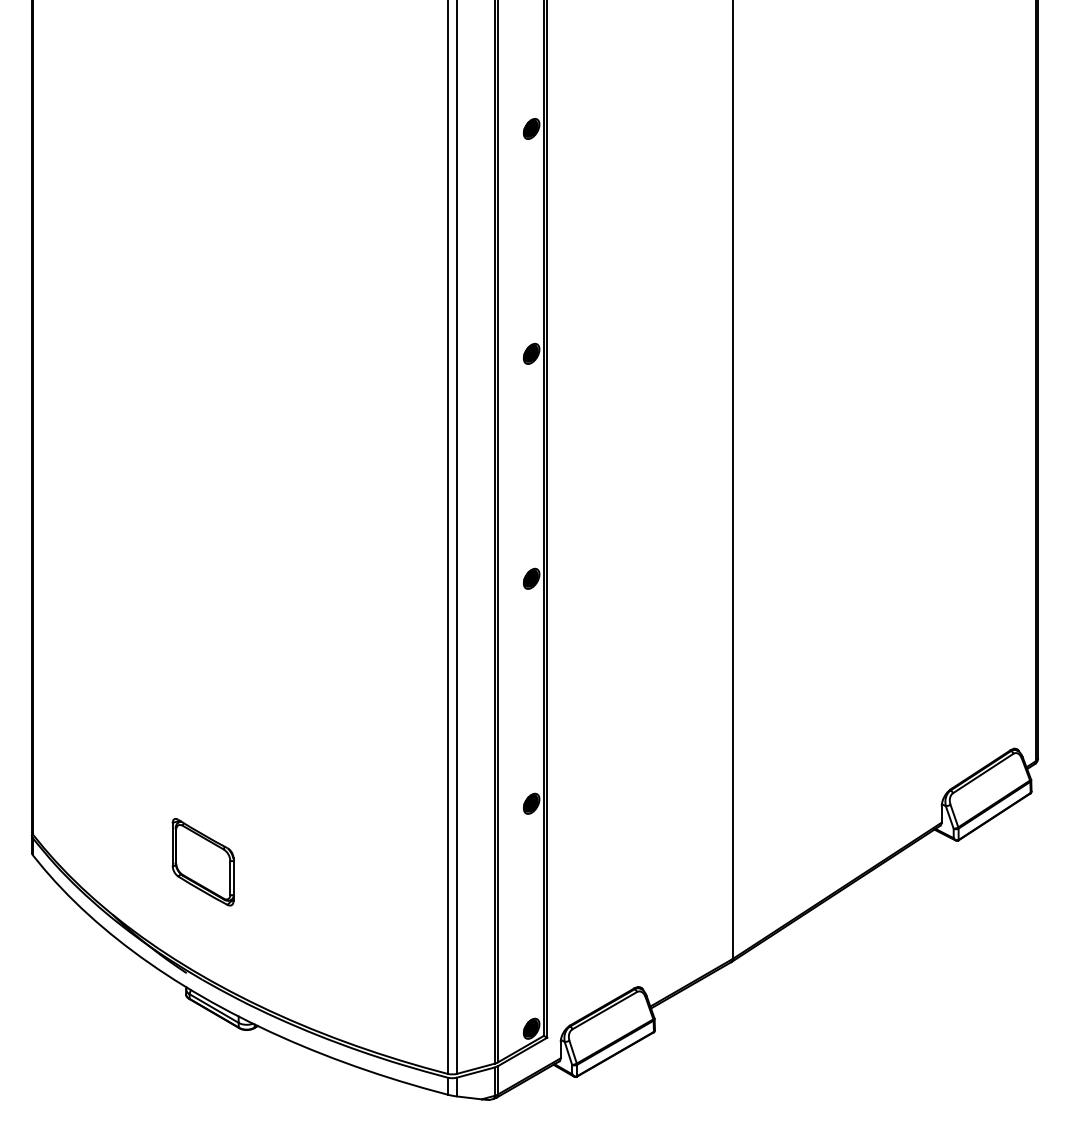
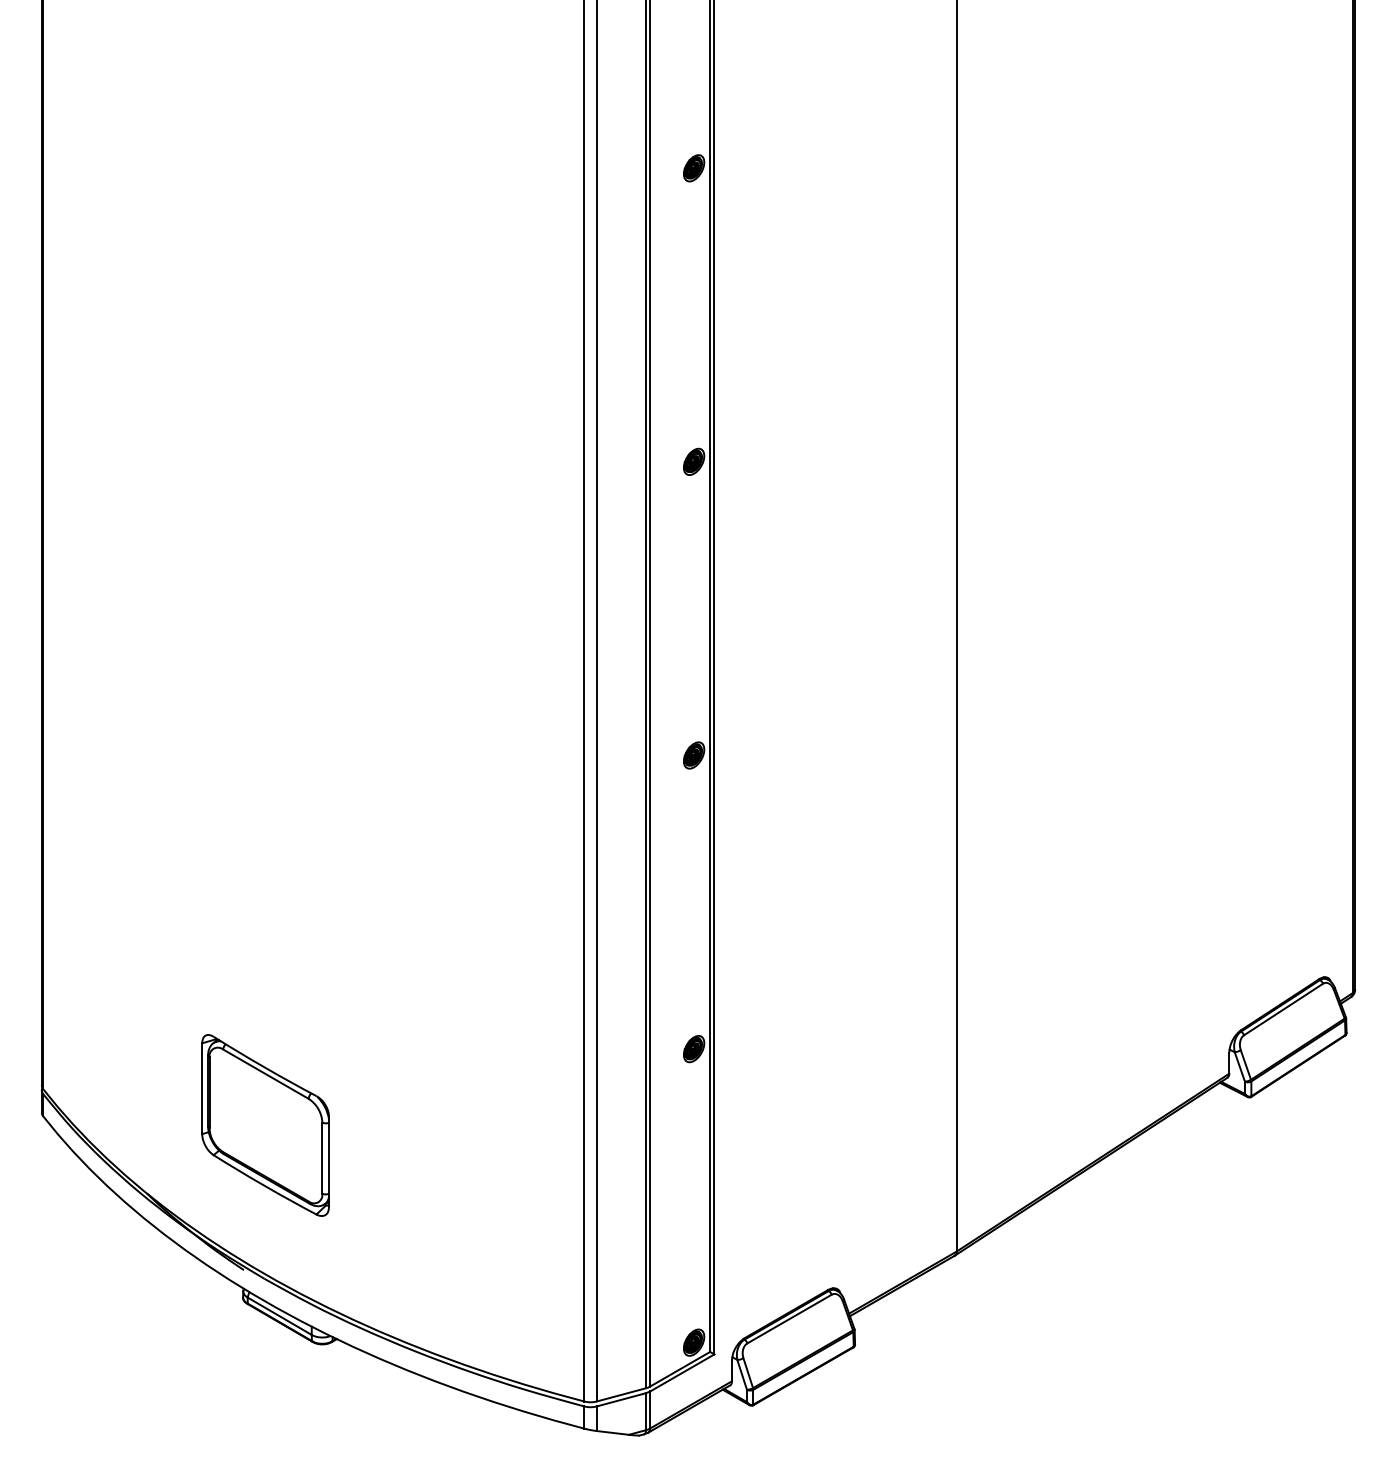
part: (202, 861) -> (264, 1124), size x1.6

